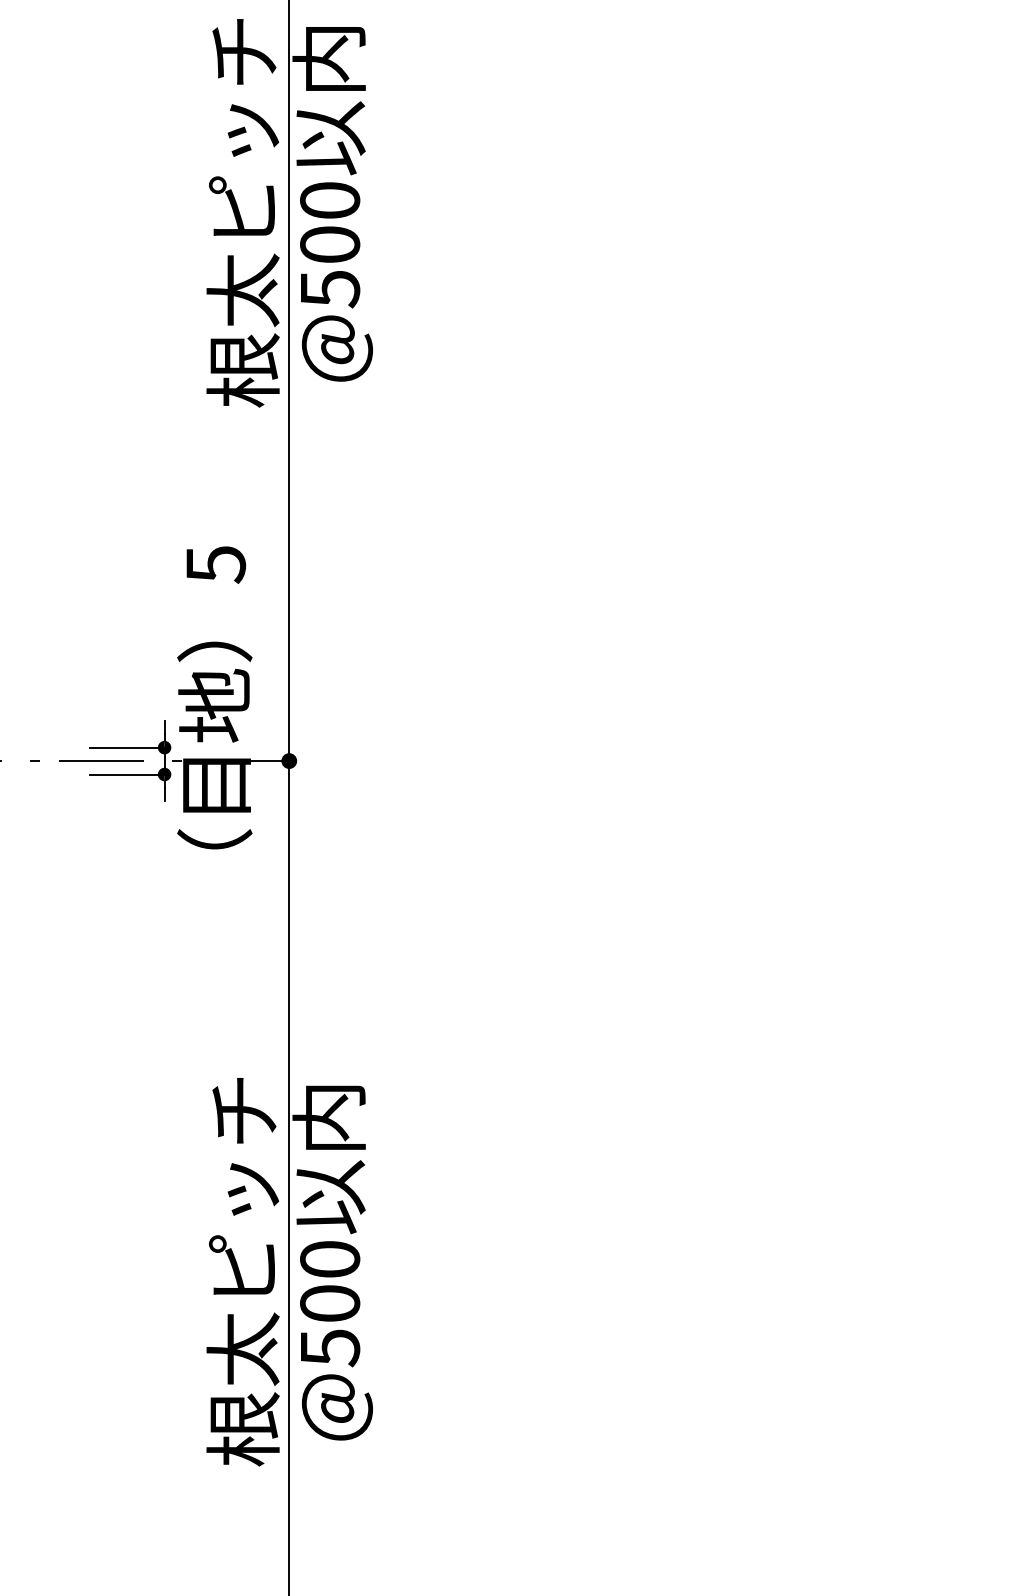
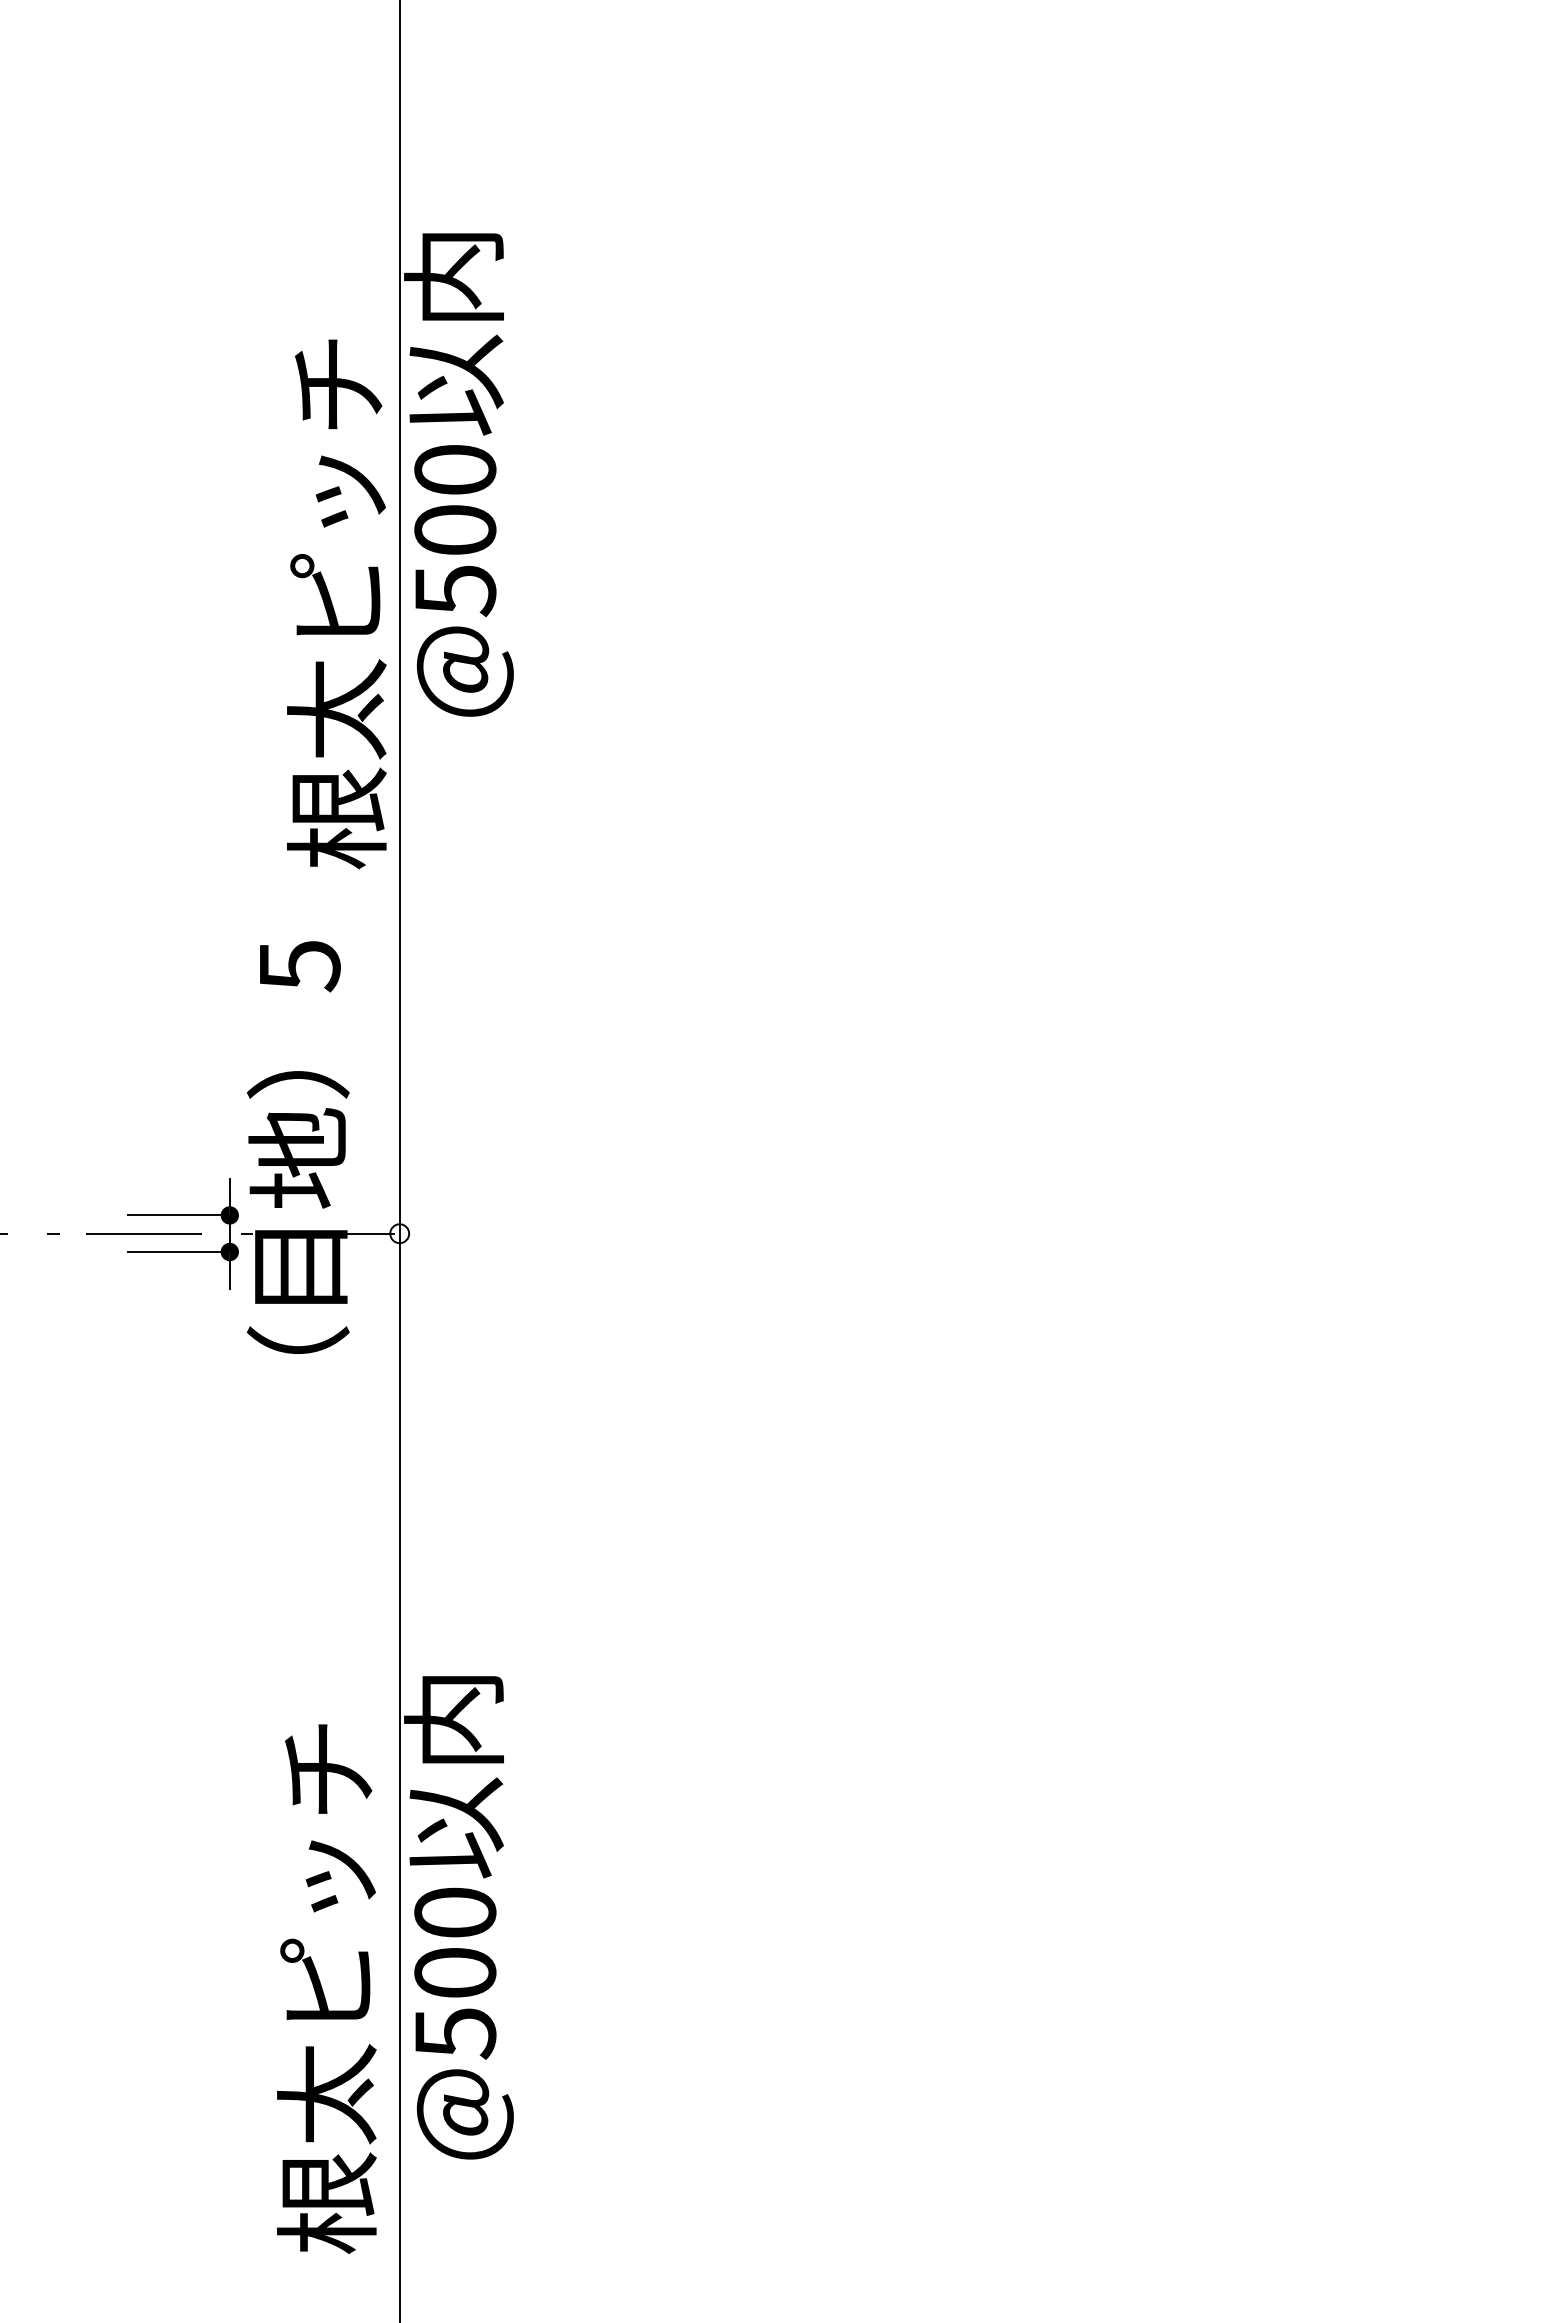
text: (242, 213) -> (336, 604), moved
fill: (289, 760) -> (399, 1233), removed
text: (242, 1271) -> (326, 1988), moved

